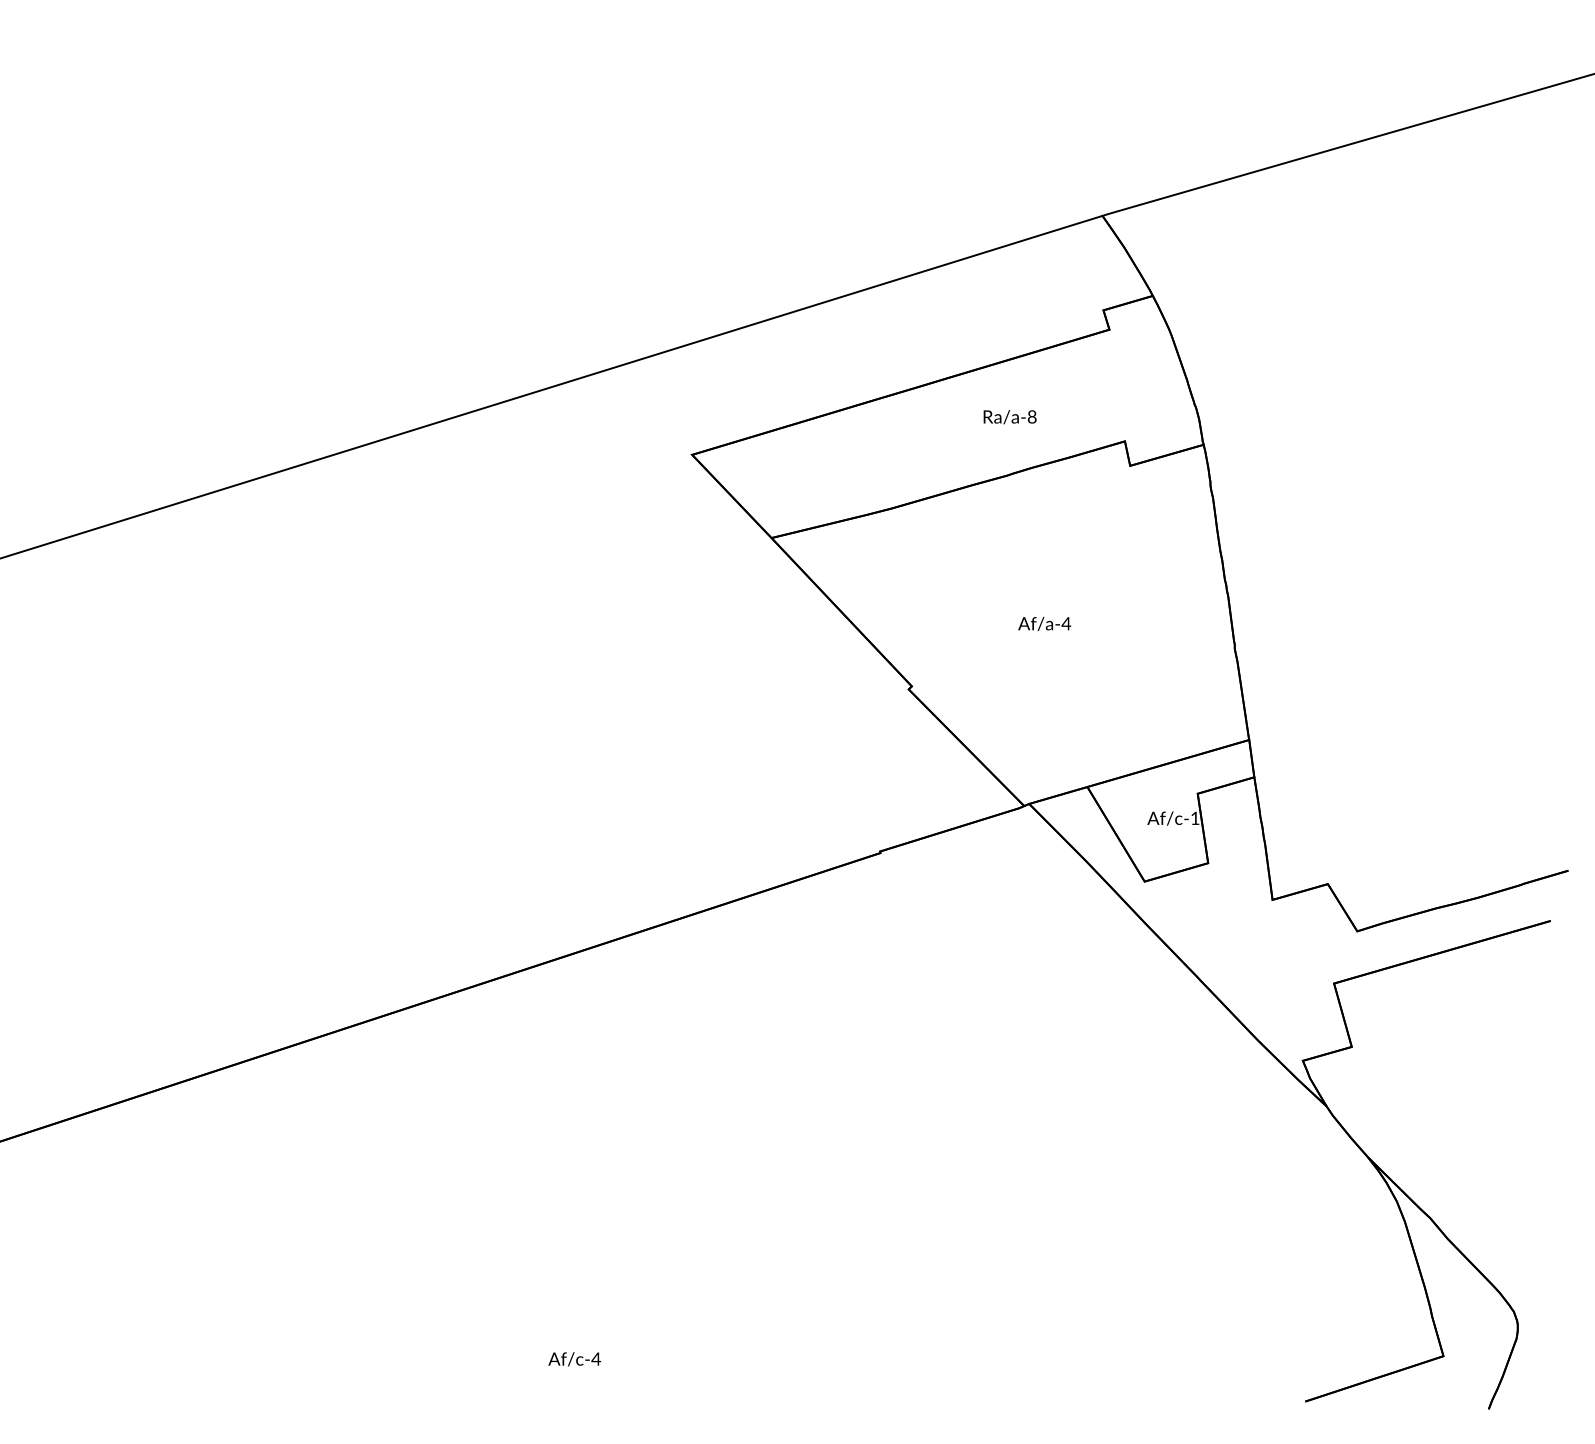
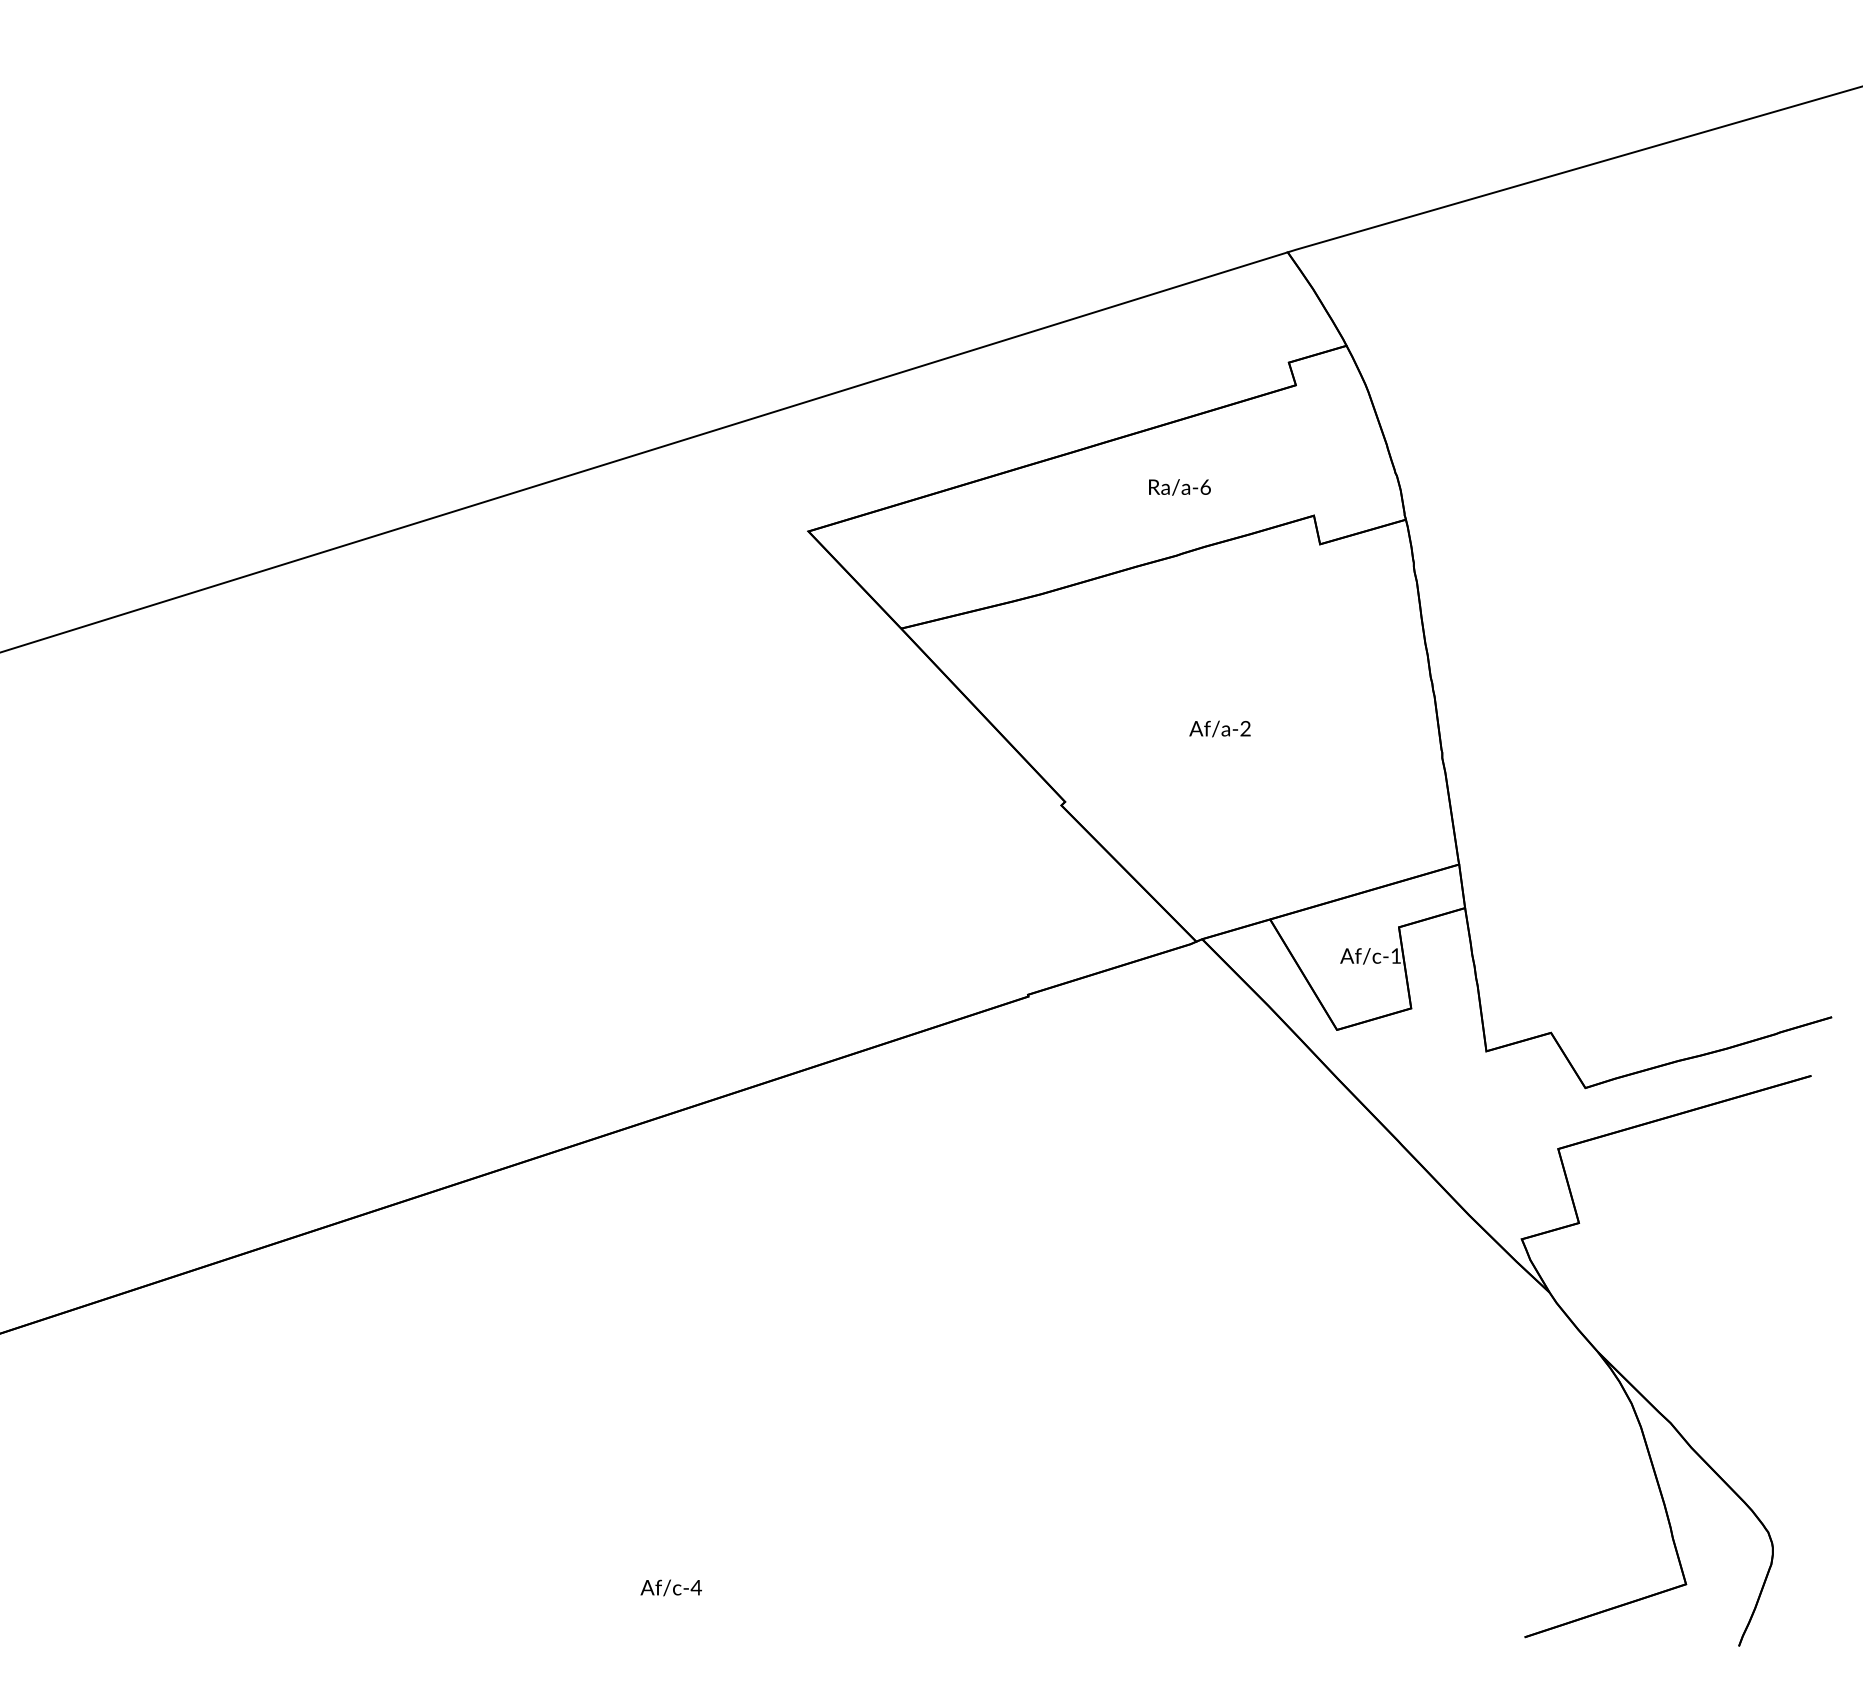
text: (1031, 416) -> (1204, 486), Ra/a-8 -> Ra/a-6
text: (1066, 623) -> (1245, 728), Af/a-4 -> Af/a-2

